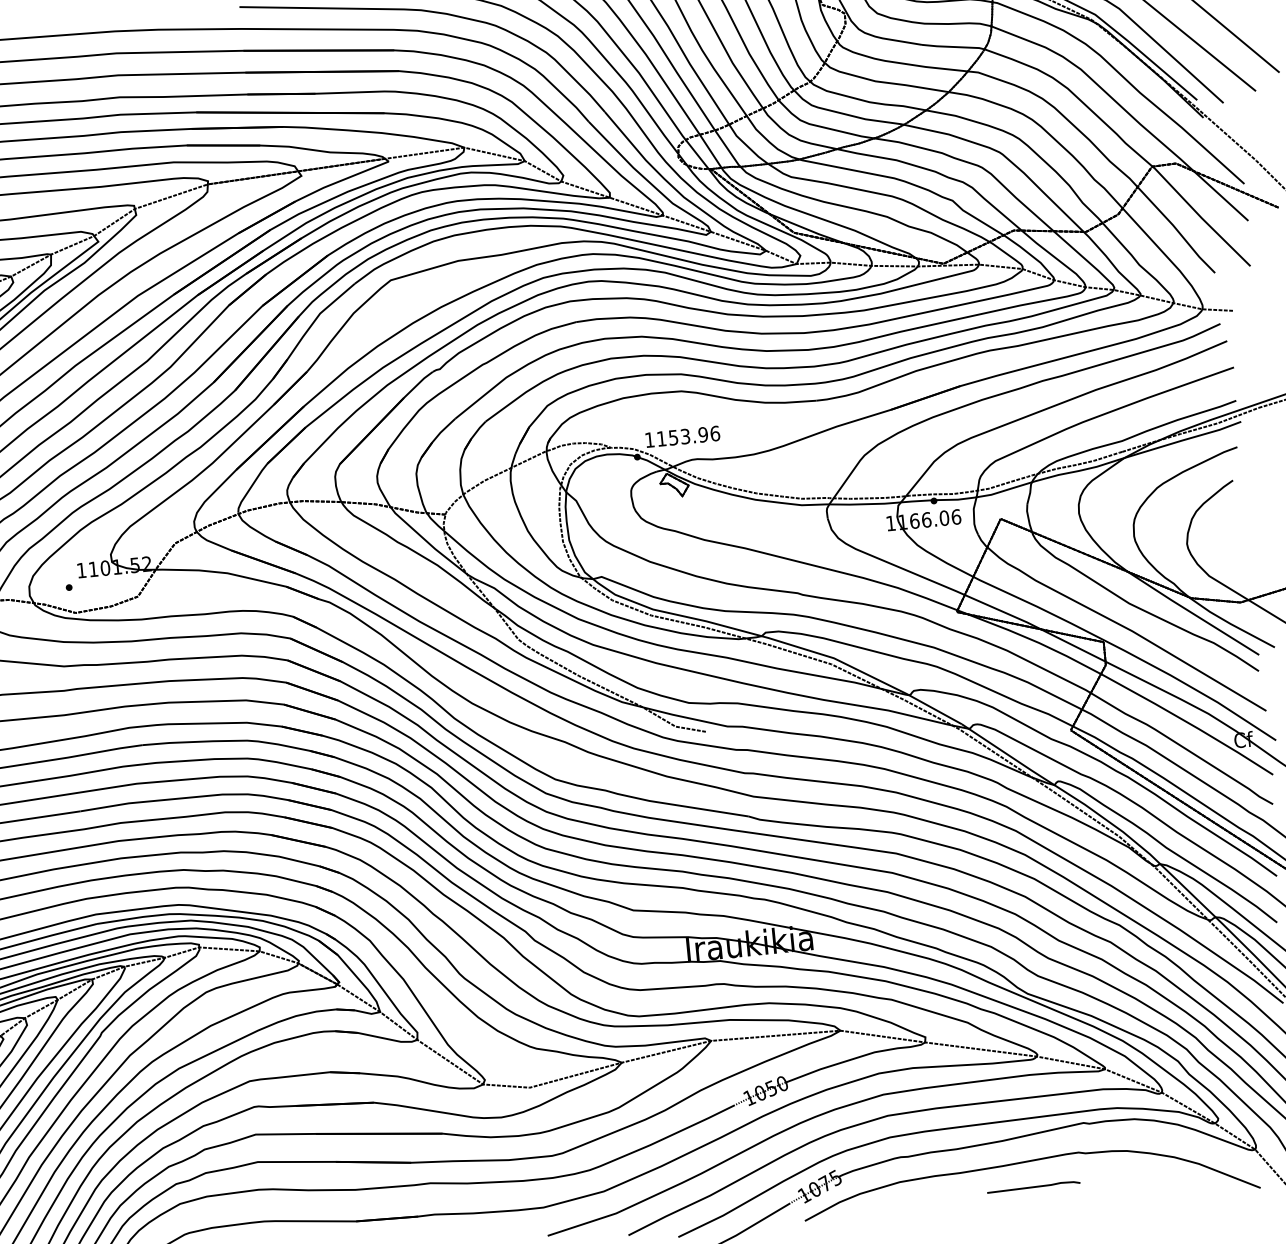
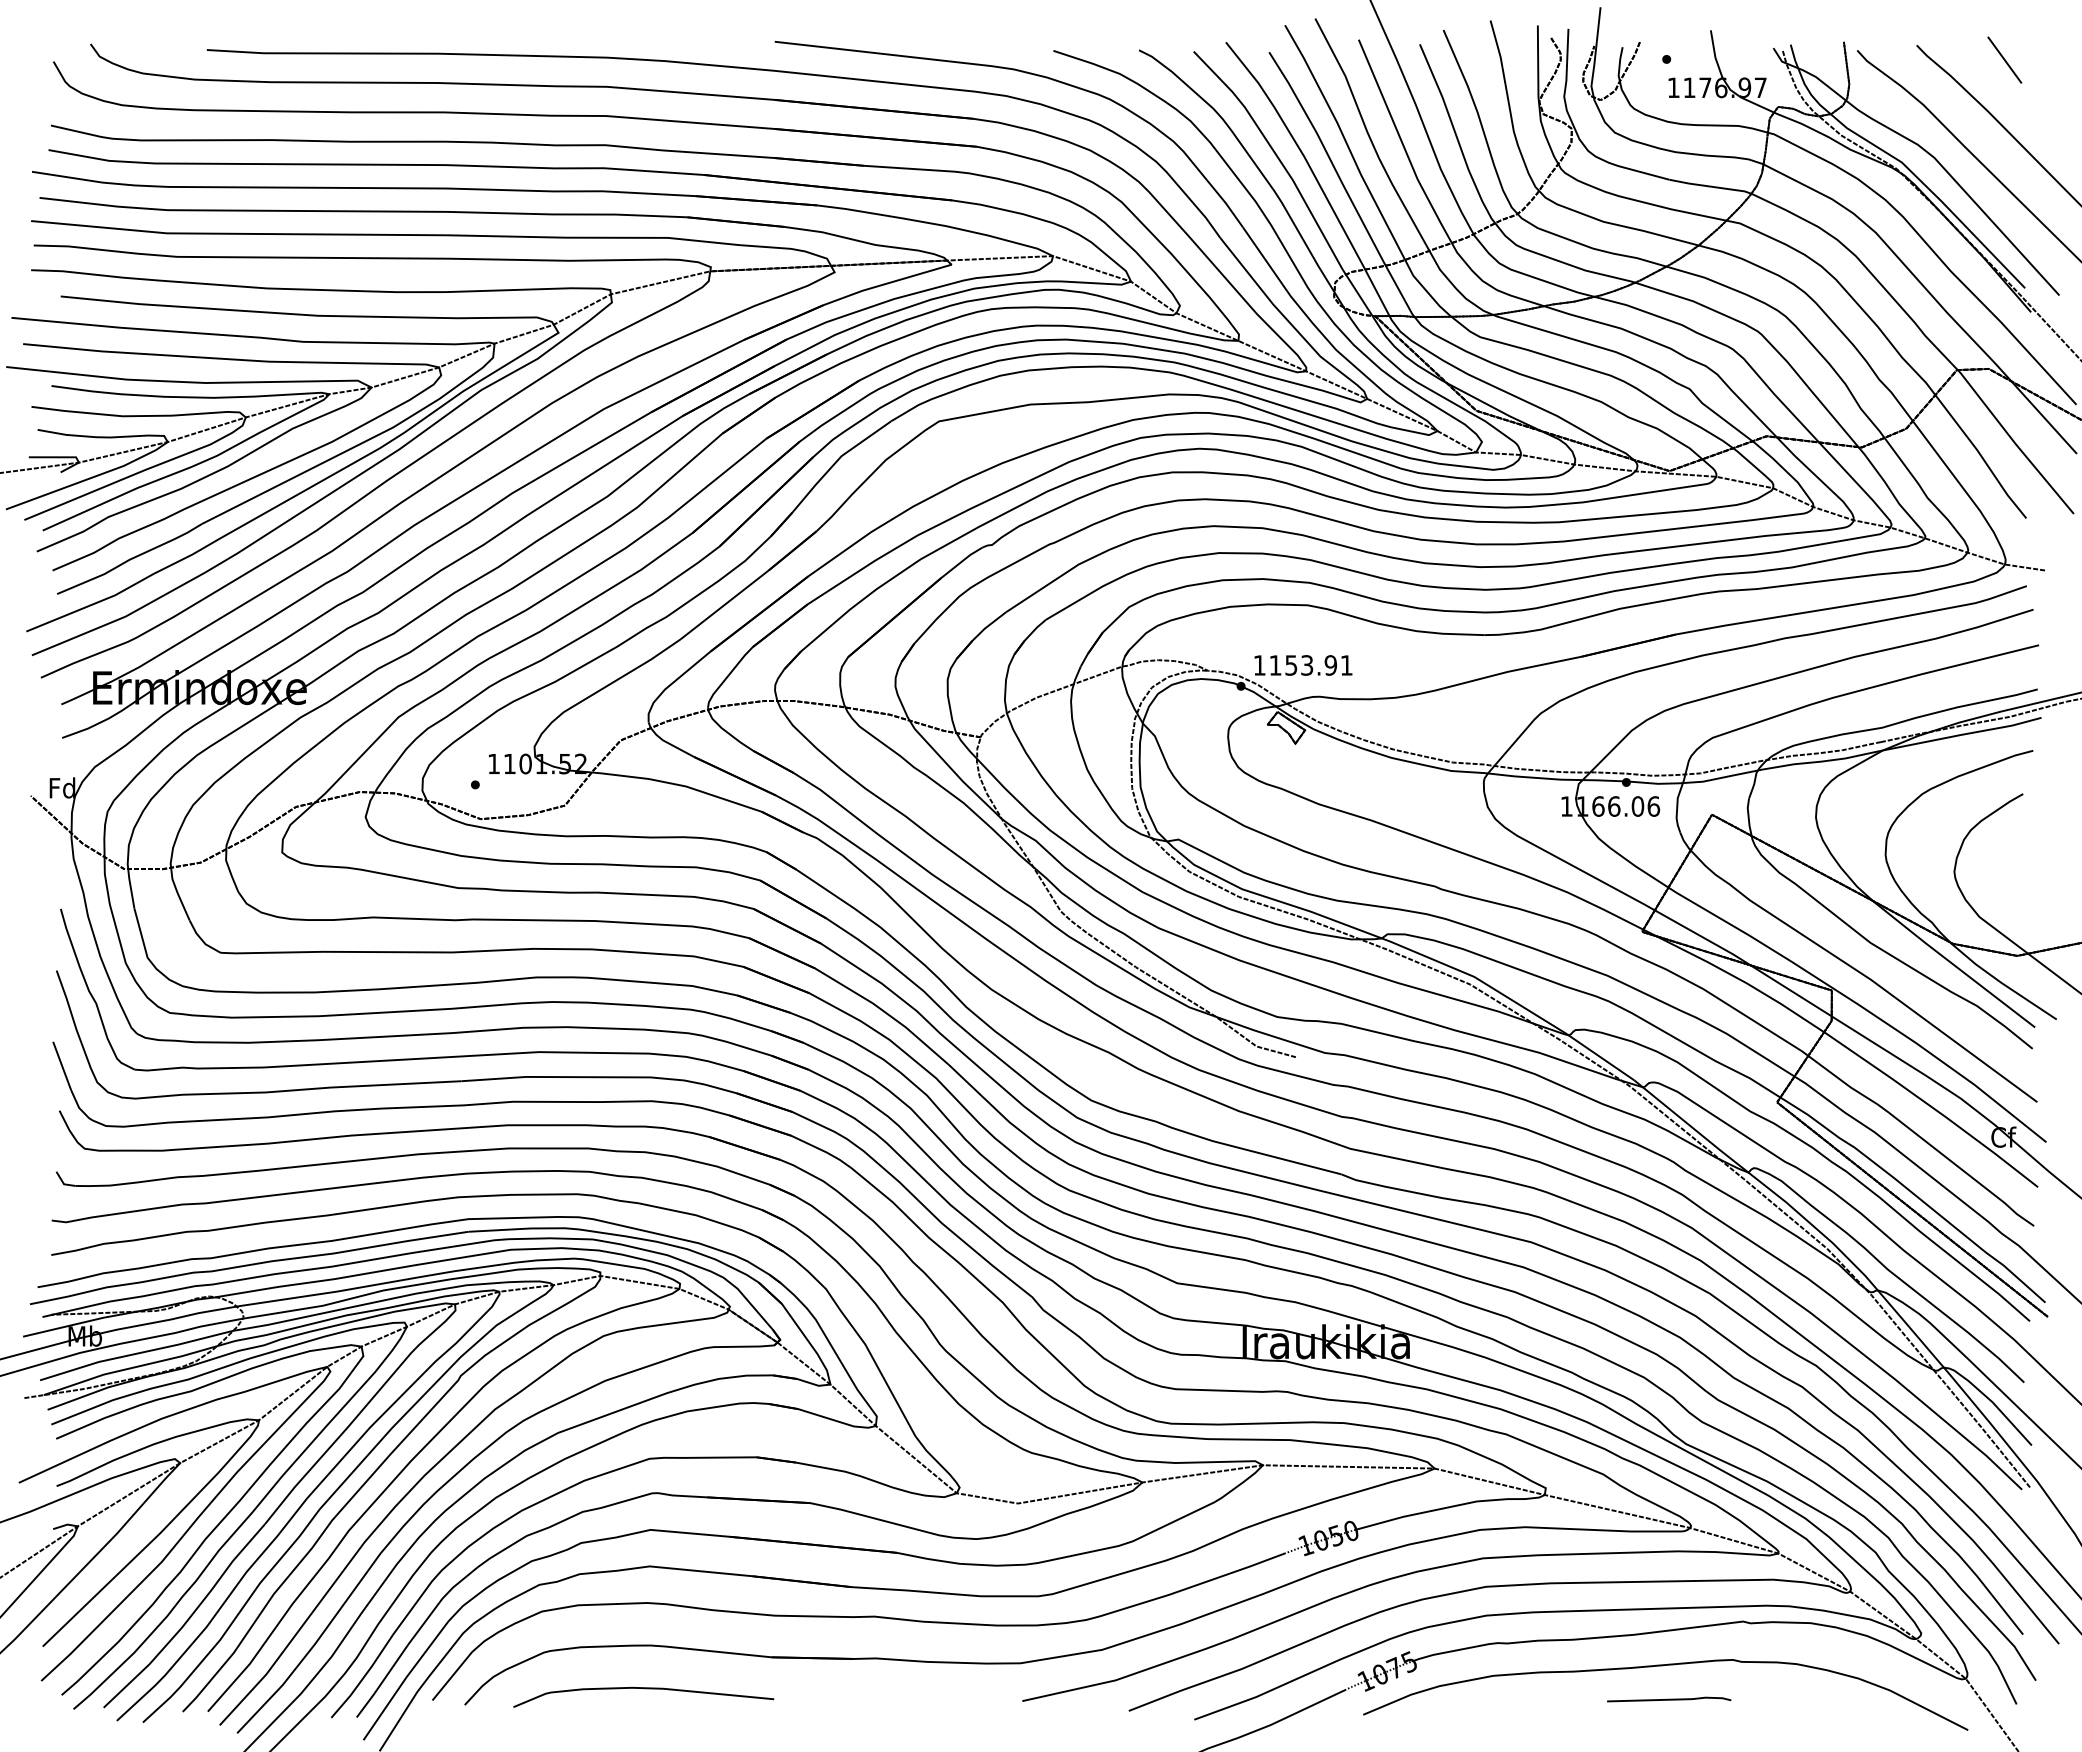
text: (715, 433) -> (1346, 665), 1153.96 -> 1153.91

